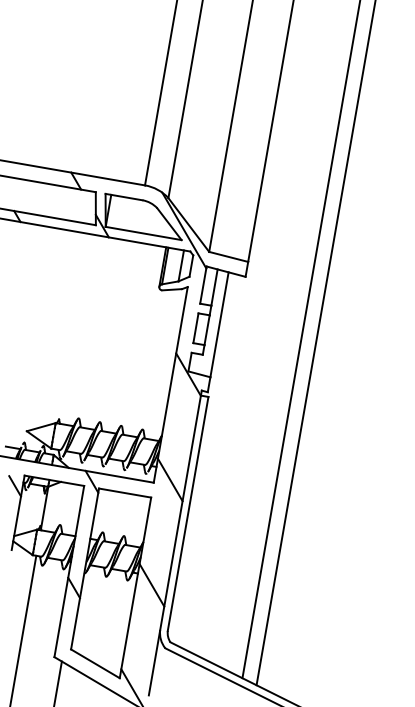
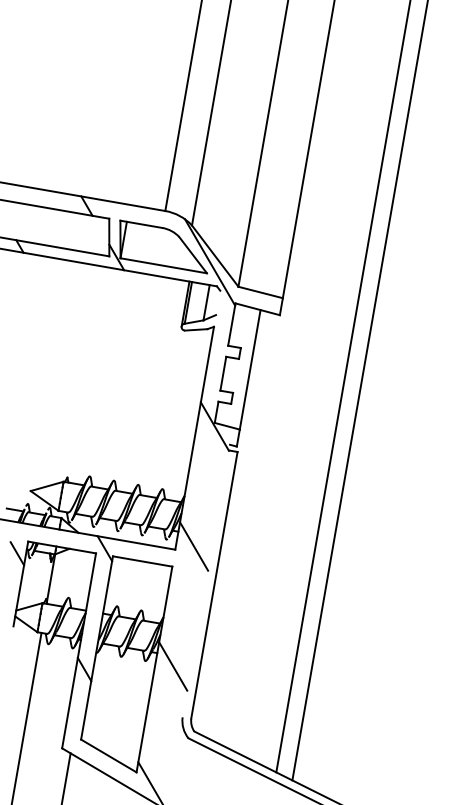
line: (191, 265) -> (218, 302), removed
line: (214, 287) -> (244, 327), removed
line: (207, 329) -> (236, 375), removed
line: (175, 542) -> (199, 617), removed

